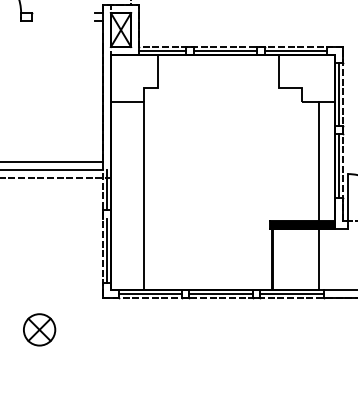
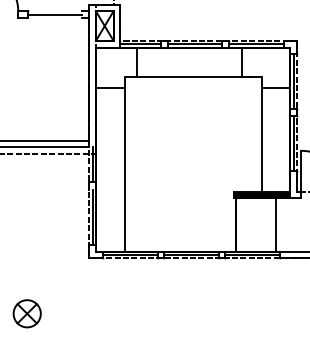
line: (62, 16) -> (54, 14), added
line: (222, 88) -> (192, 76), added
line: (319, 161) -> (261, 139), moved
part: (38, 329) -> (26, 313), moved

